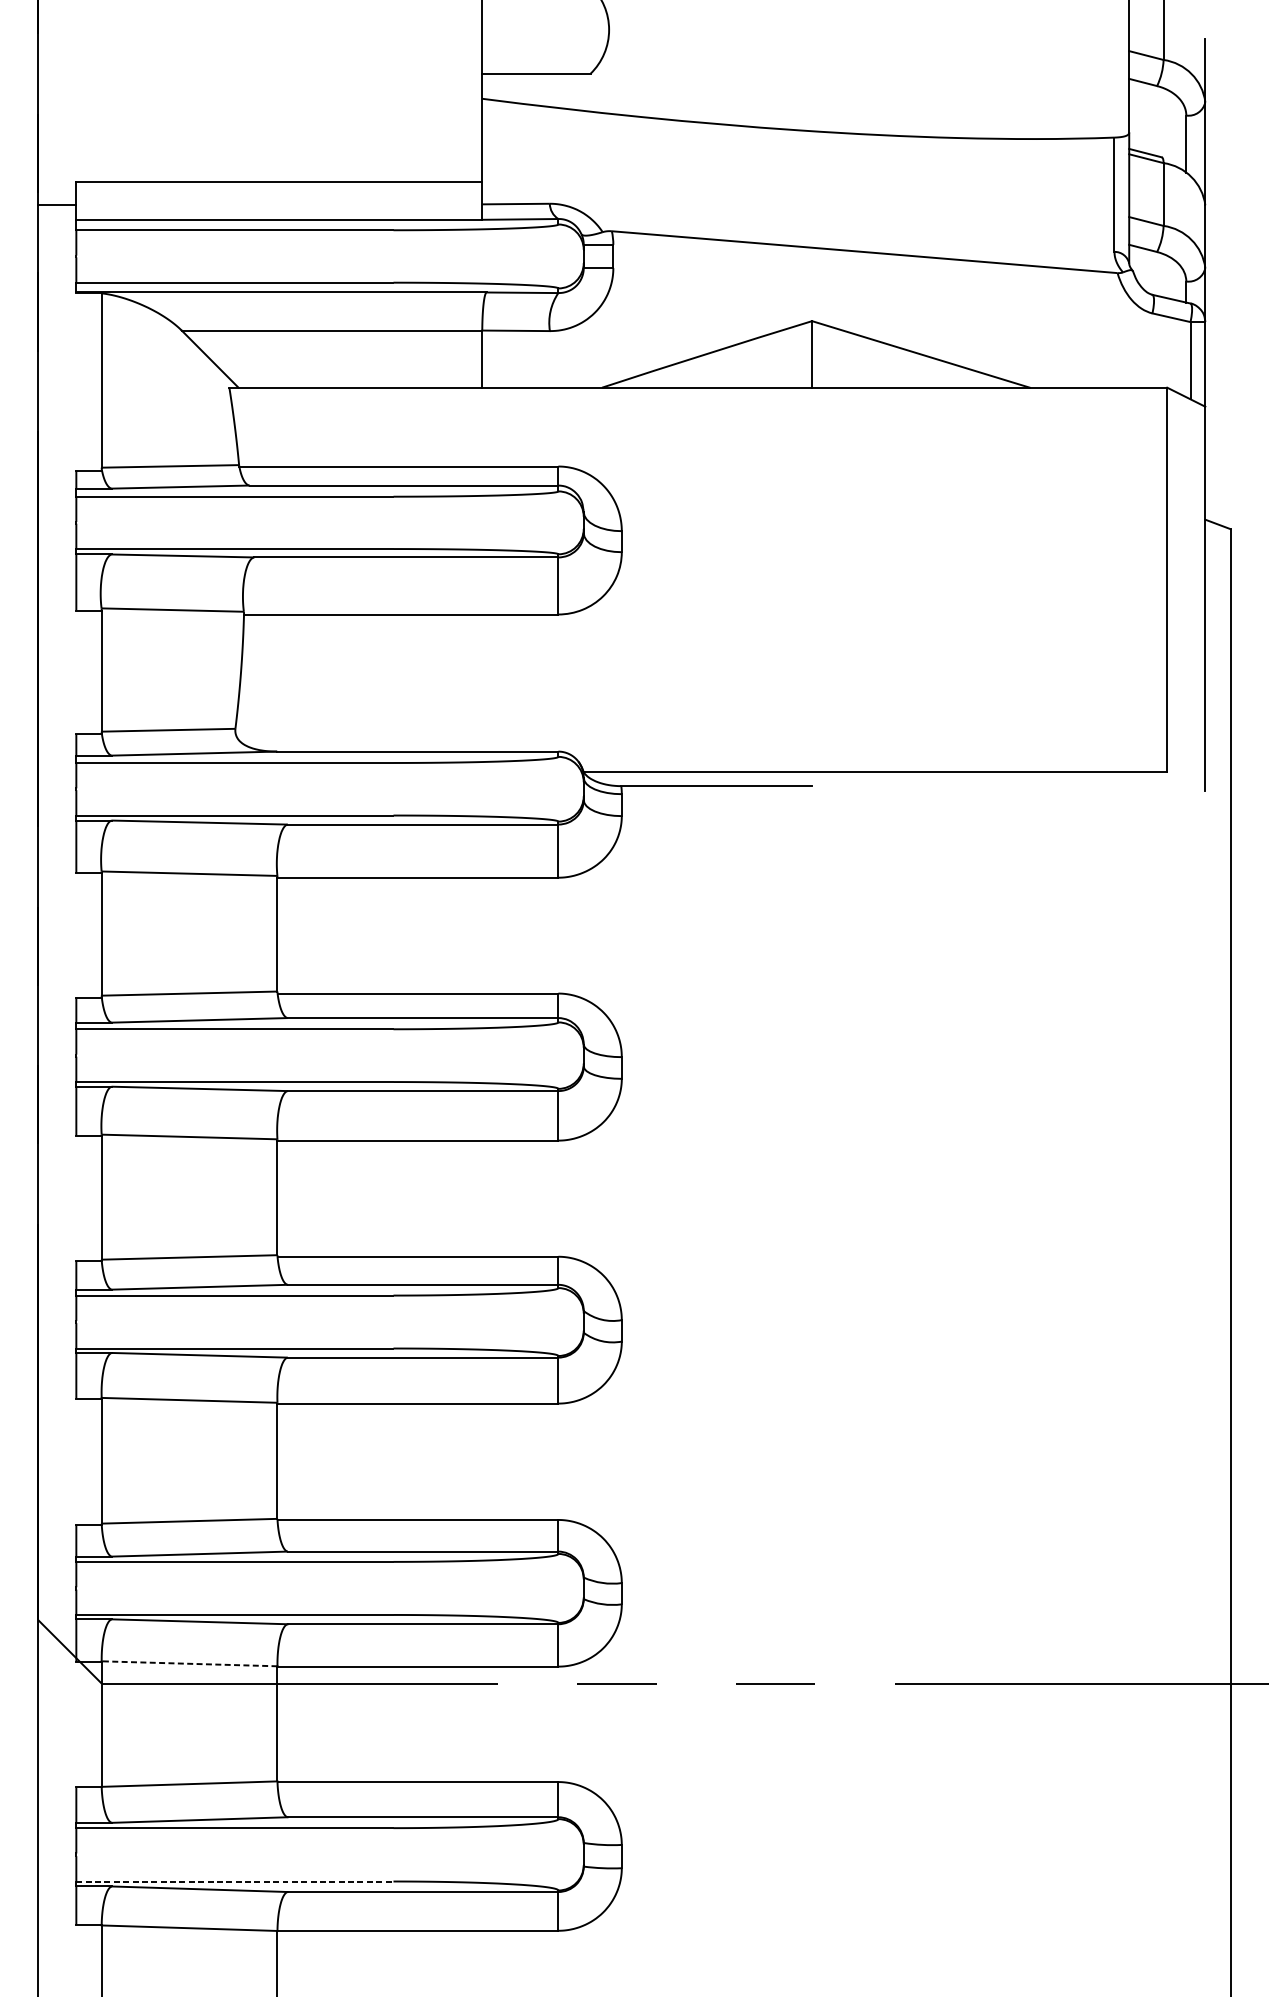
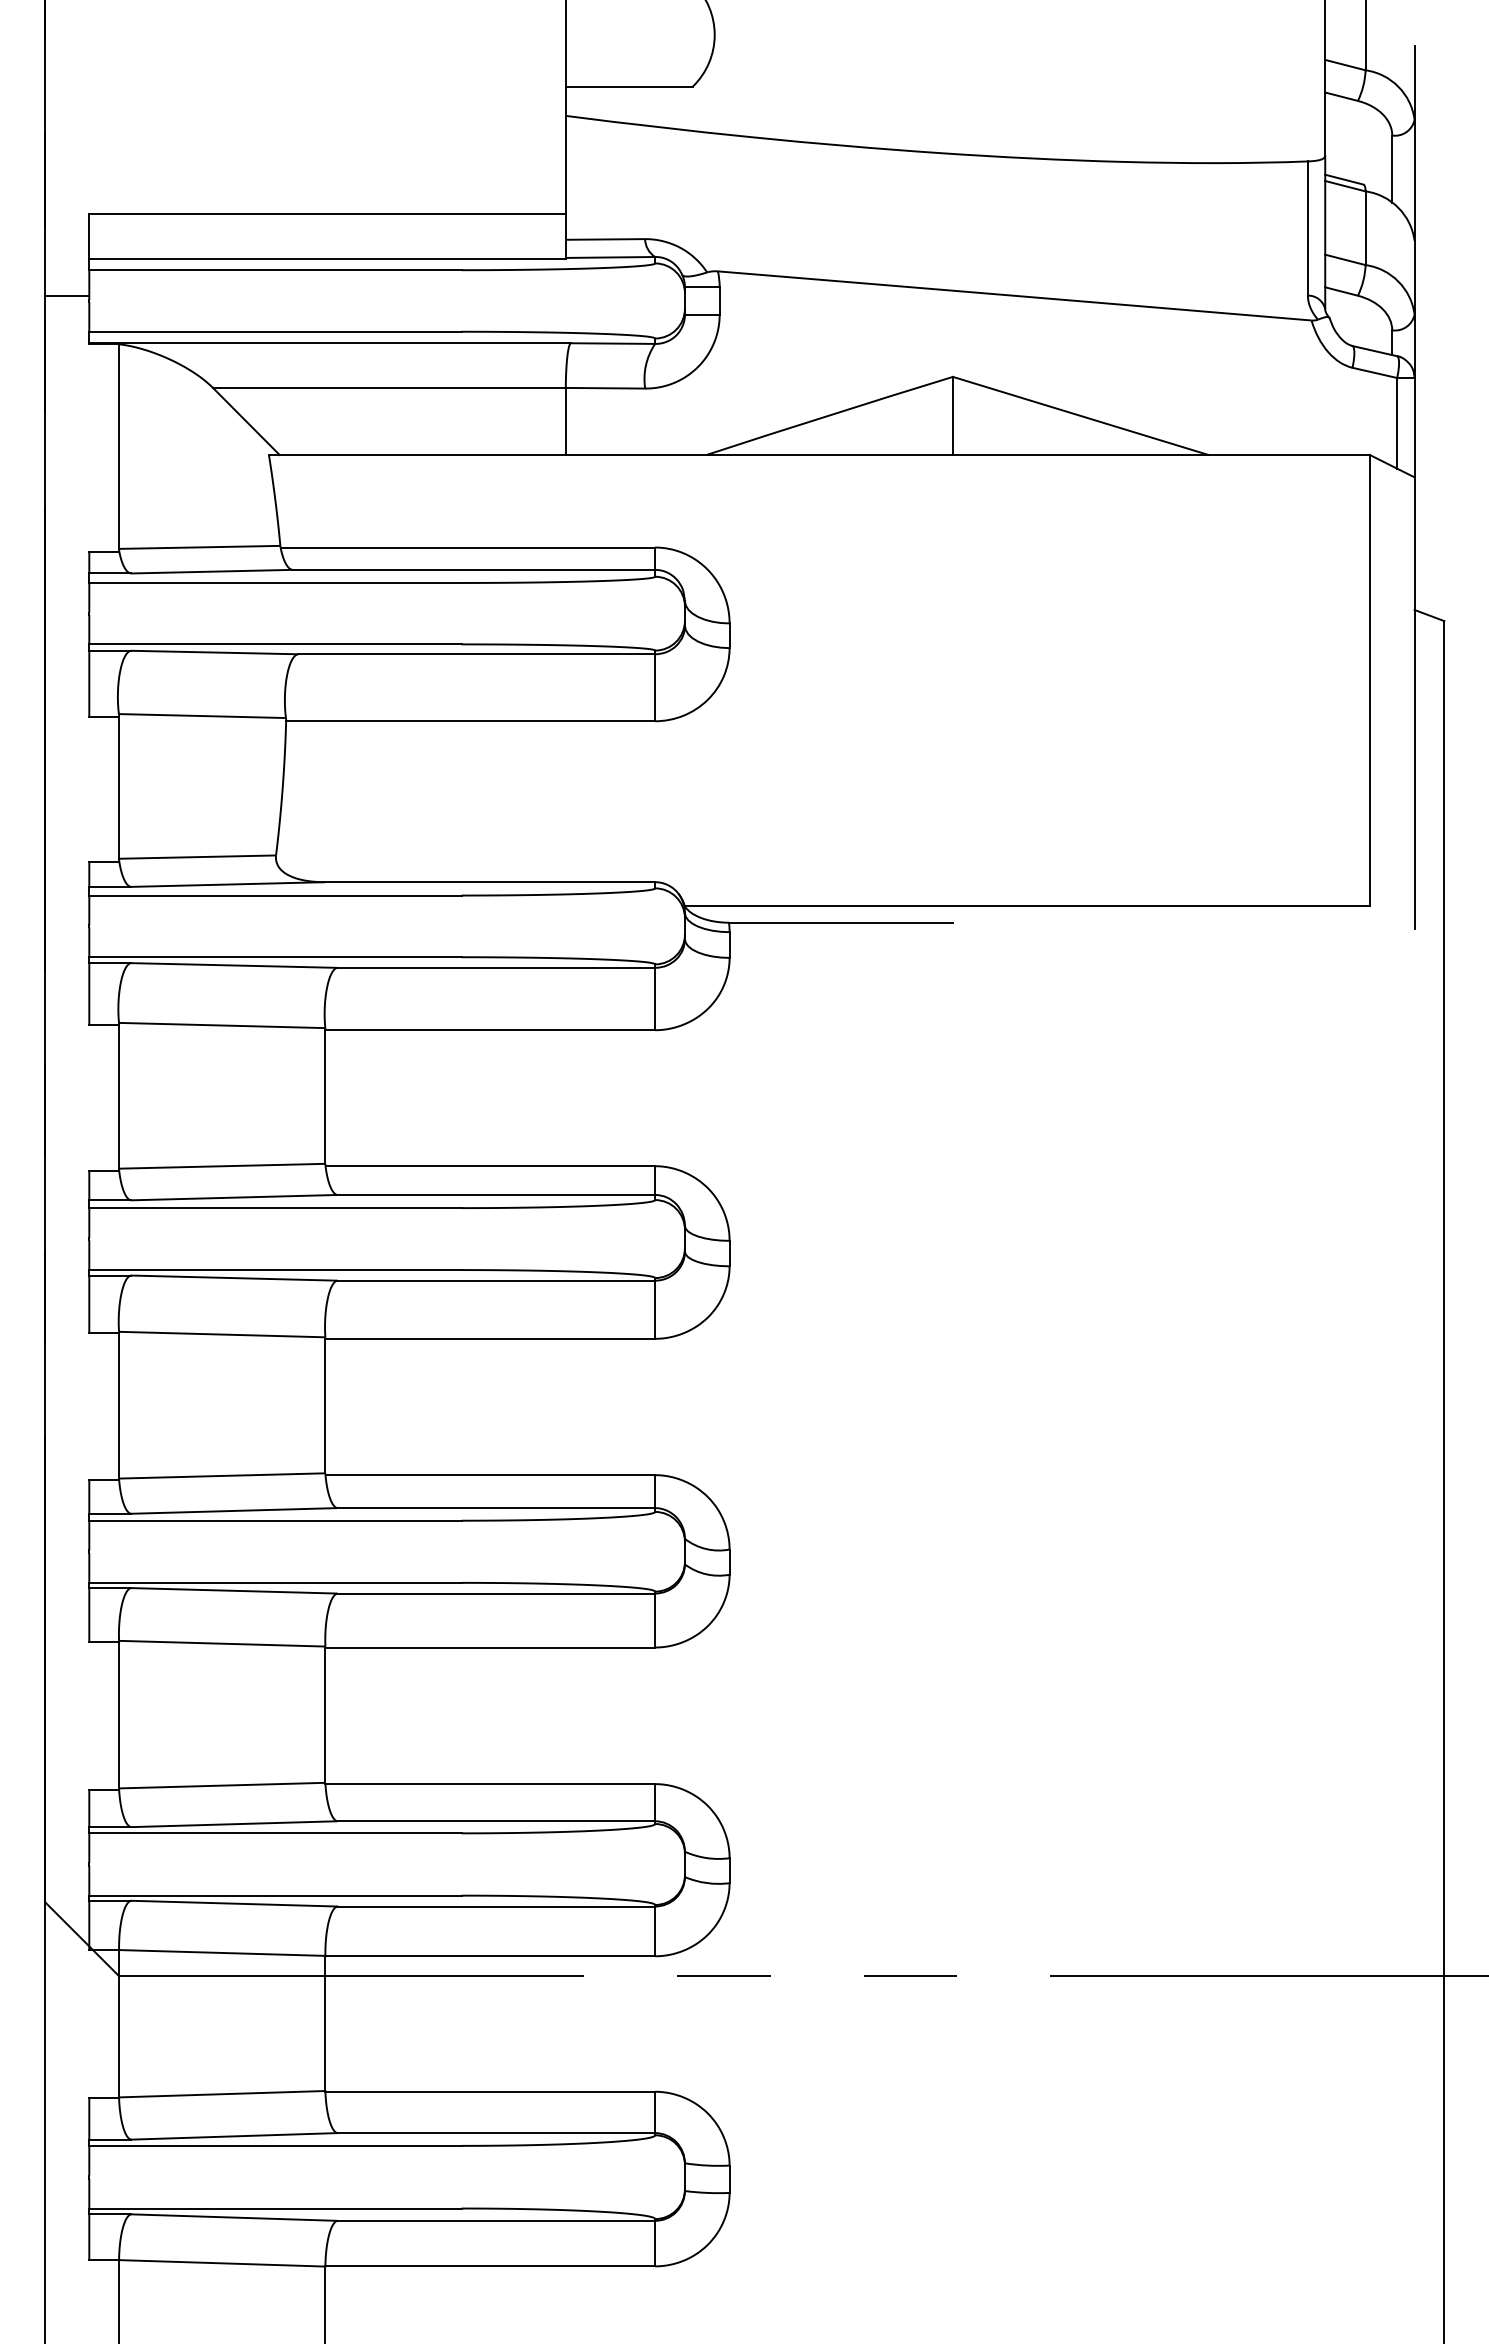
line: (56, 204) -> (66, 296), moved
line: (188, 1663) -> (221, 1952), dashed -> solid
line: (234, 1881) -> (275, 2208), dashed -> solid

